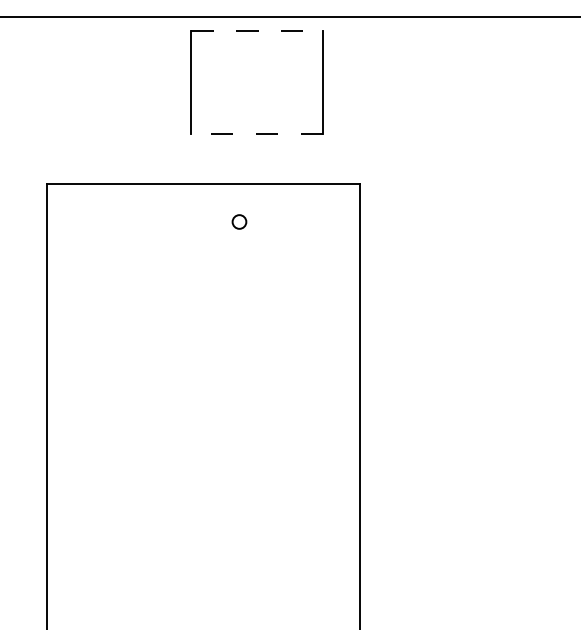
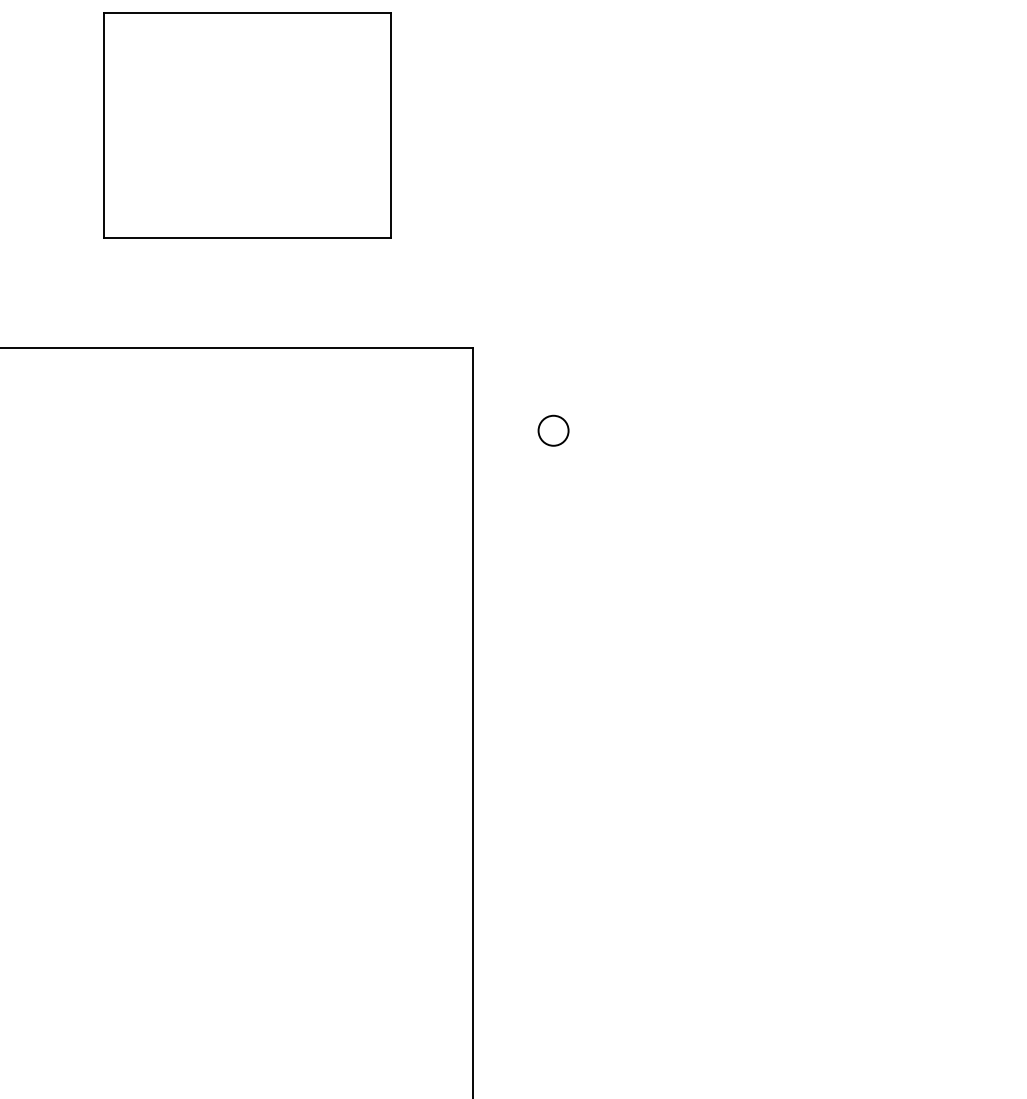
line: (257, 30) -> (247, 12), dashed -> solid
line: (257, 133) -> (247, 237), dashed -> solid
circle: (239, 221) -> (553, 429), moved

